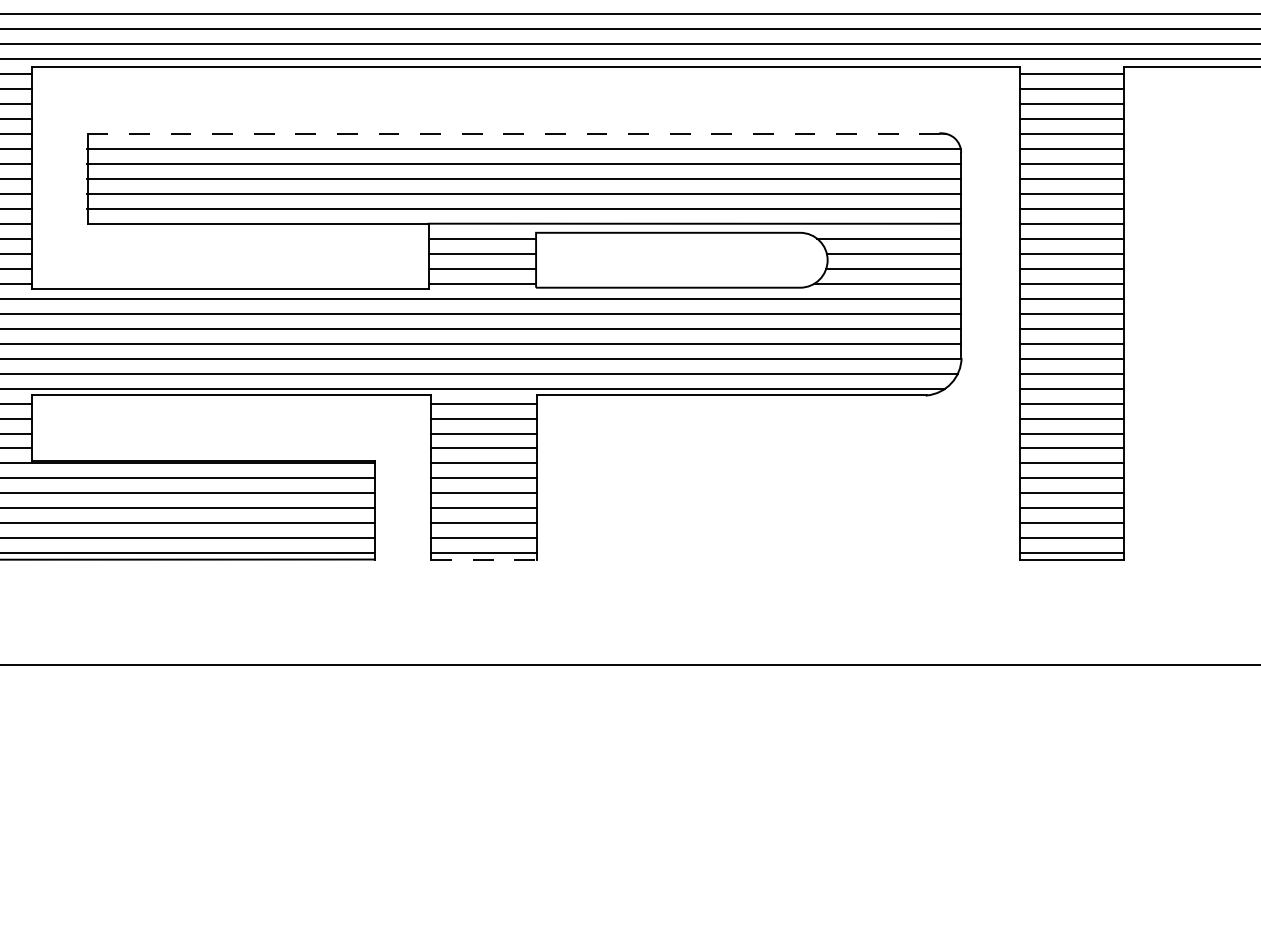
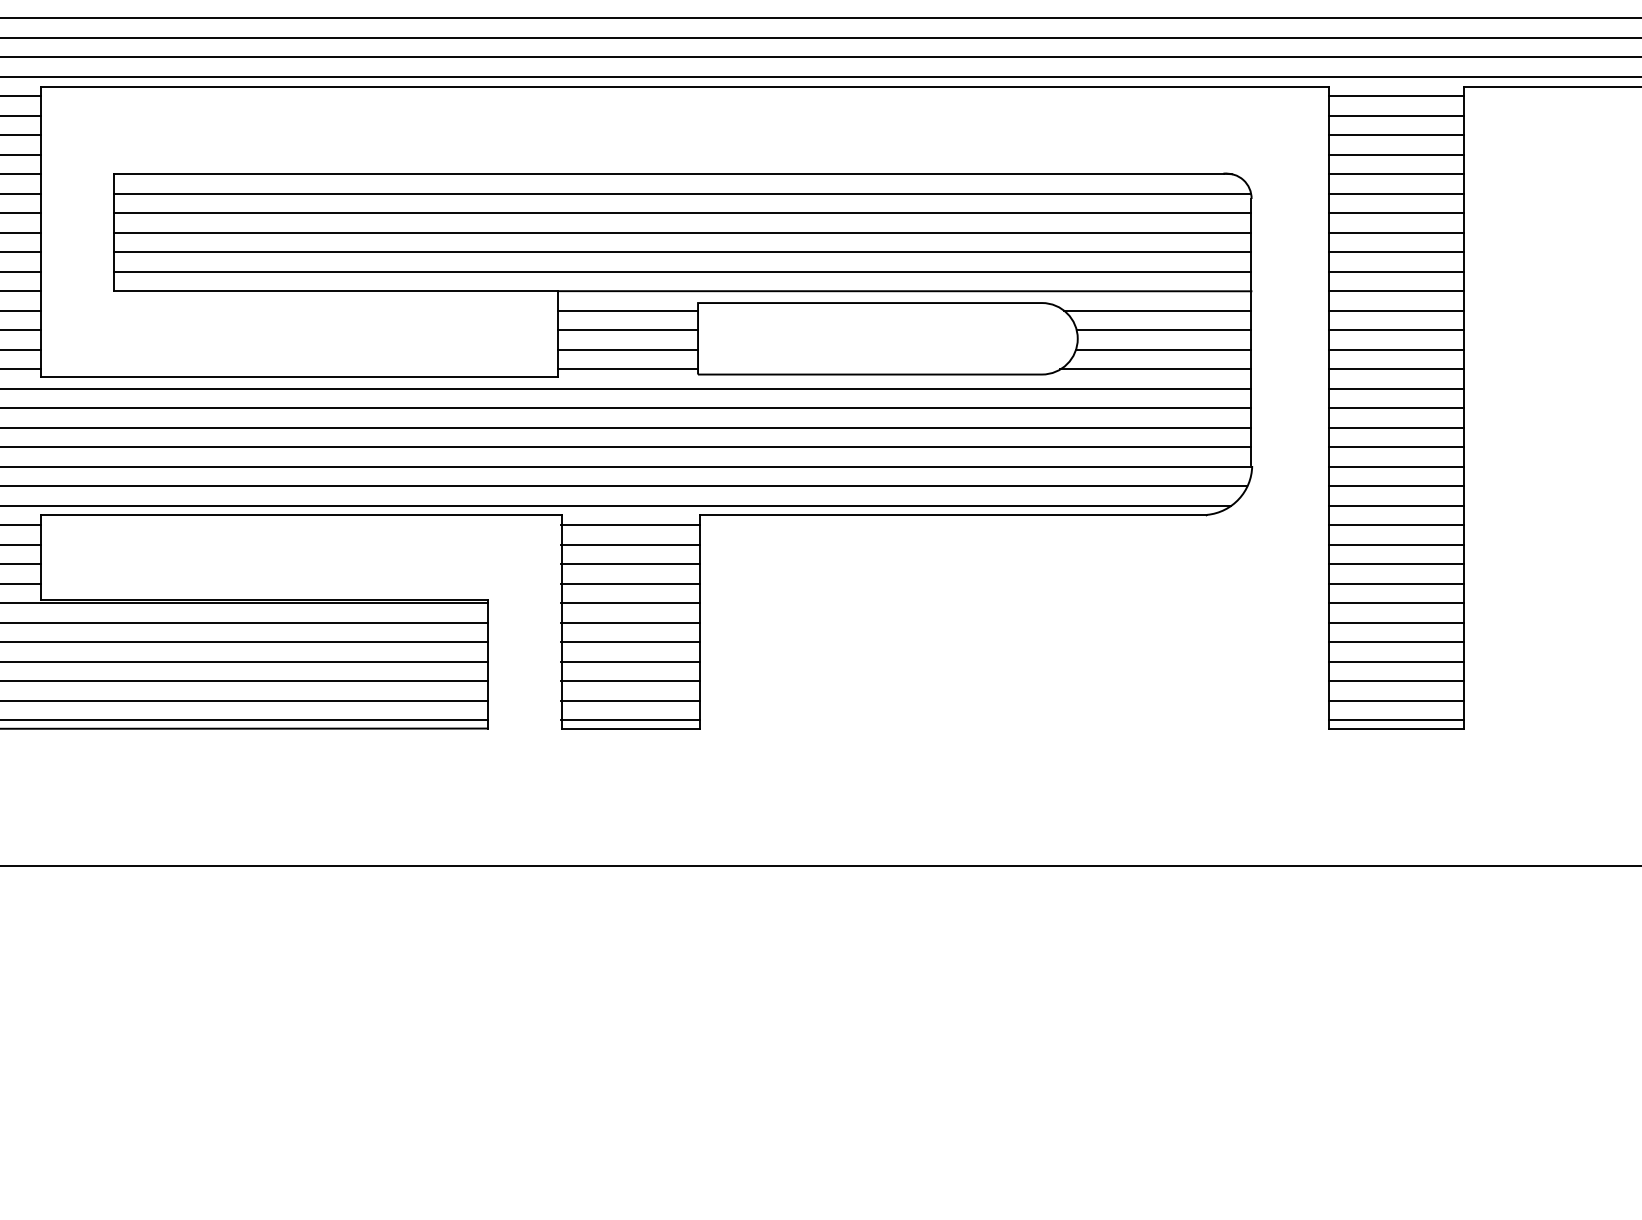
line: (513, 133) -> (668, 173), dashed -> solid
line: (485, 559) -> (631, 728), dashed -> solid

